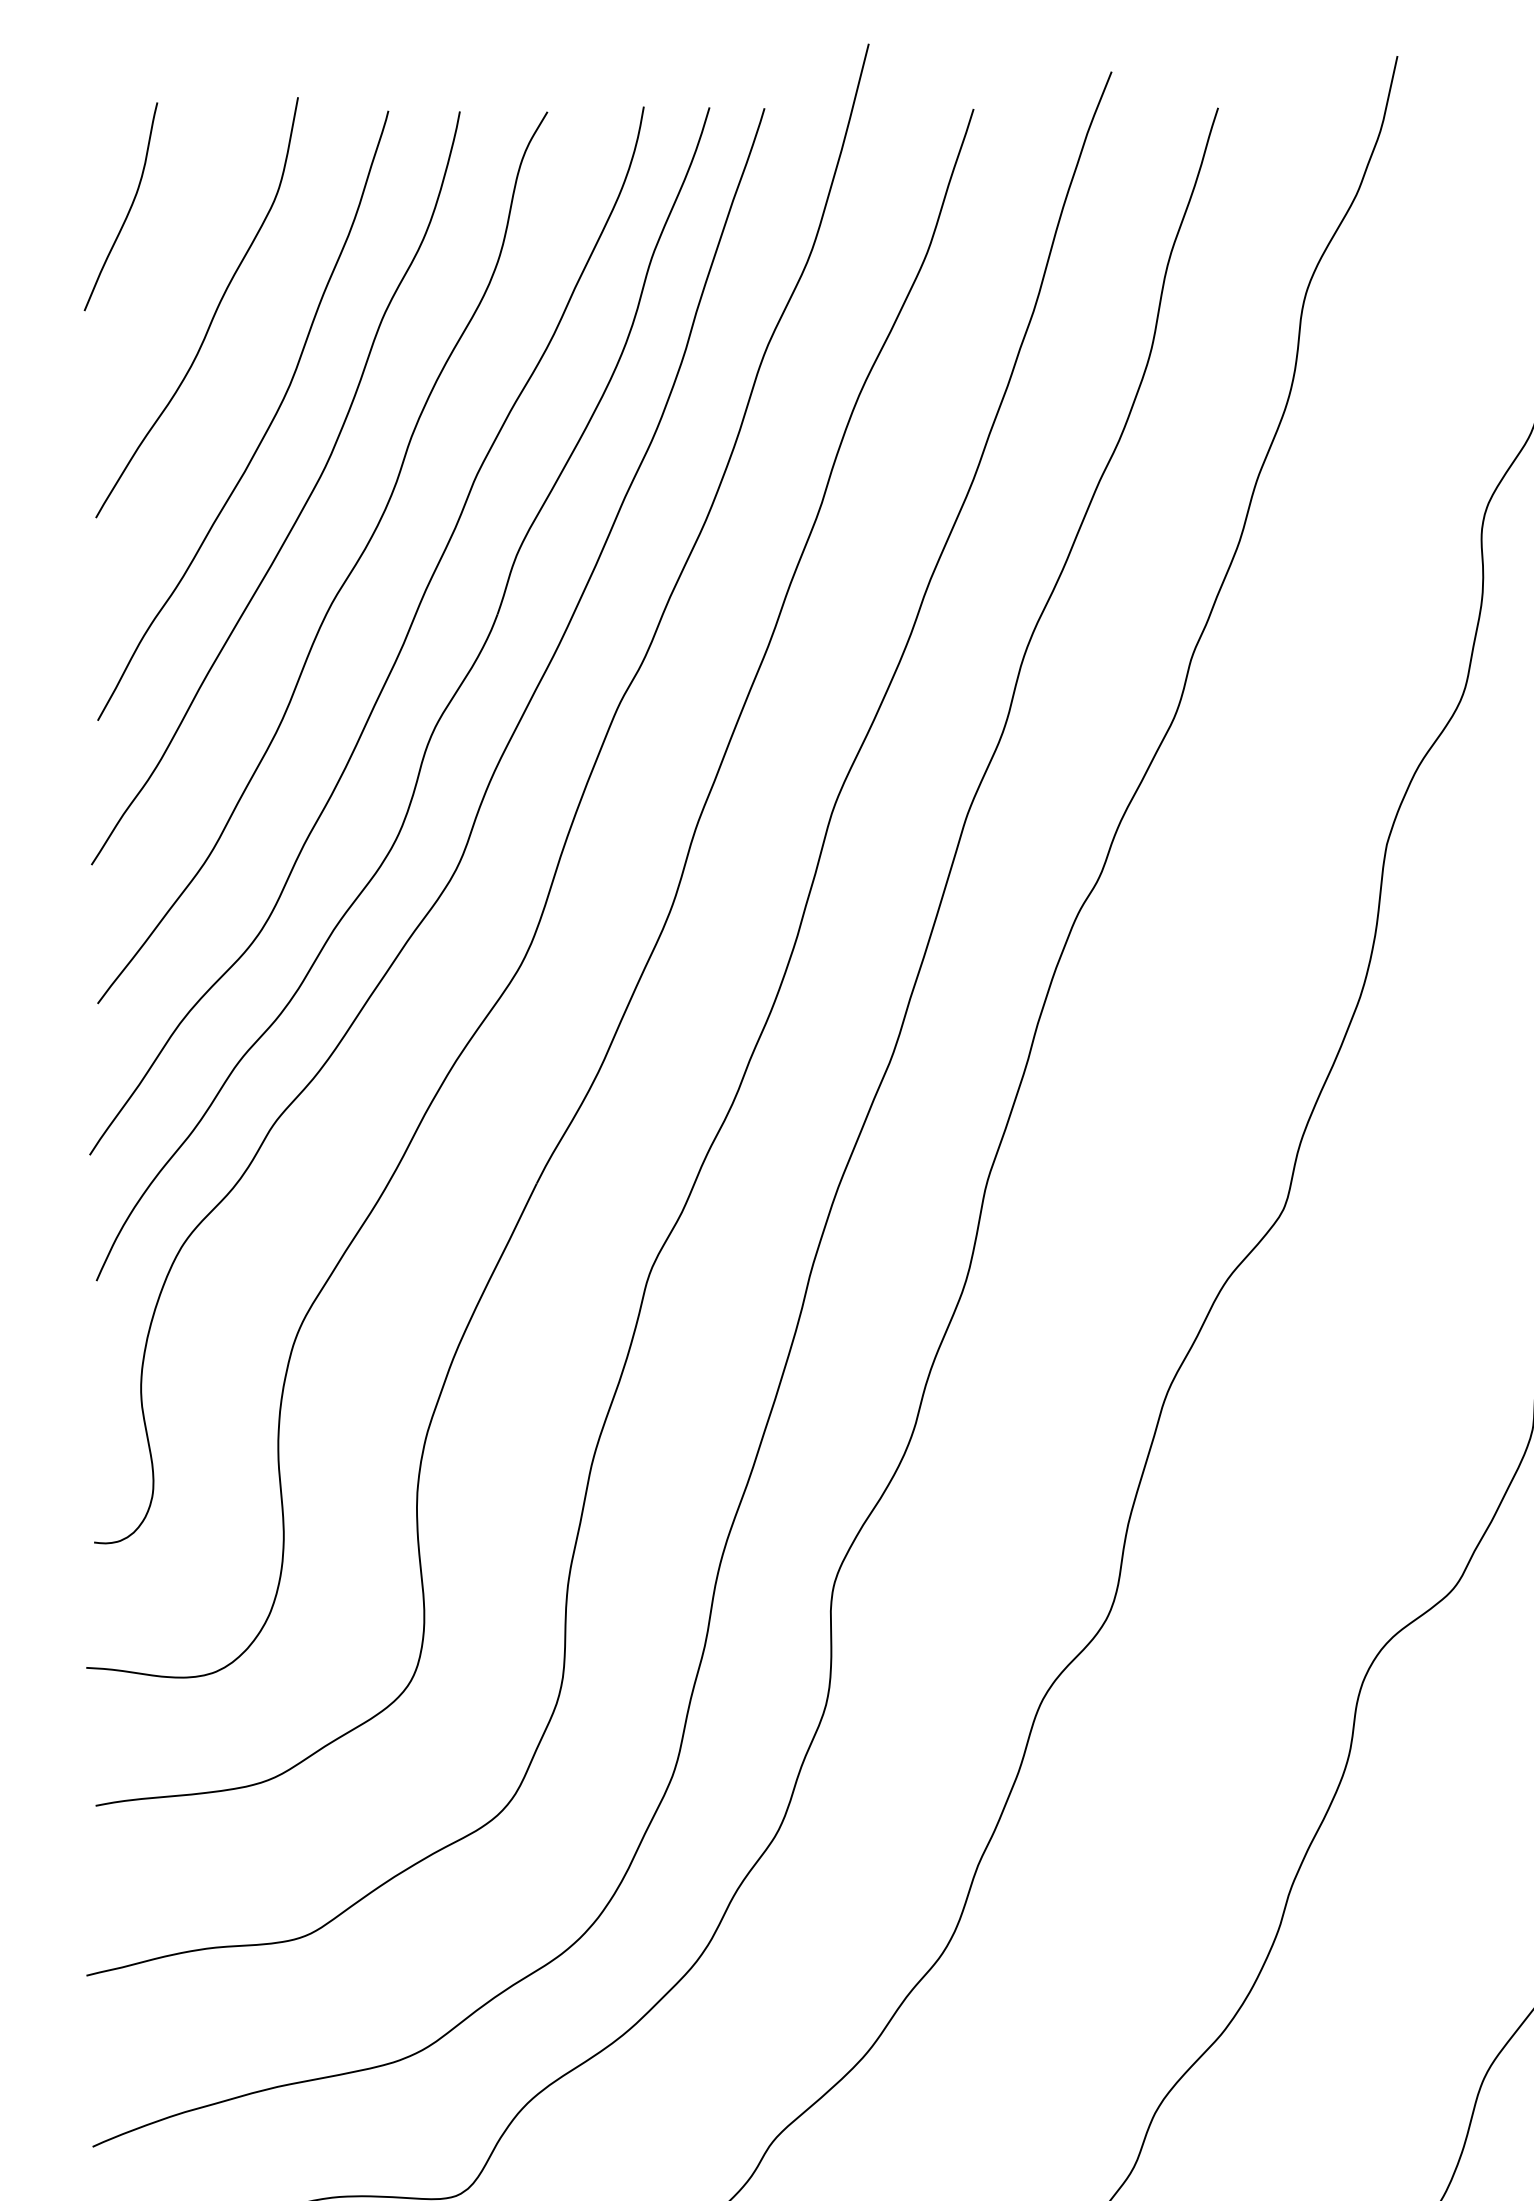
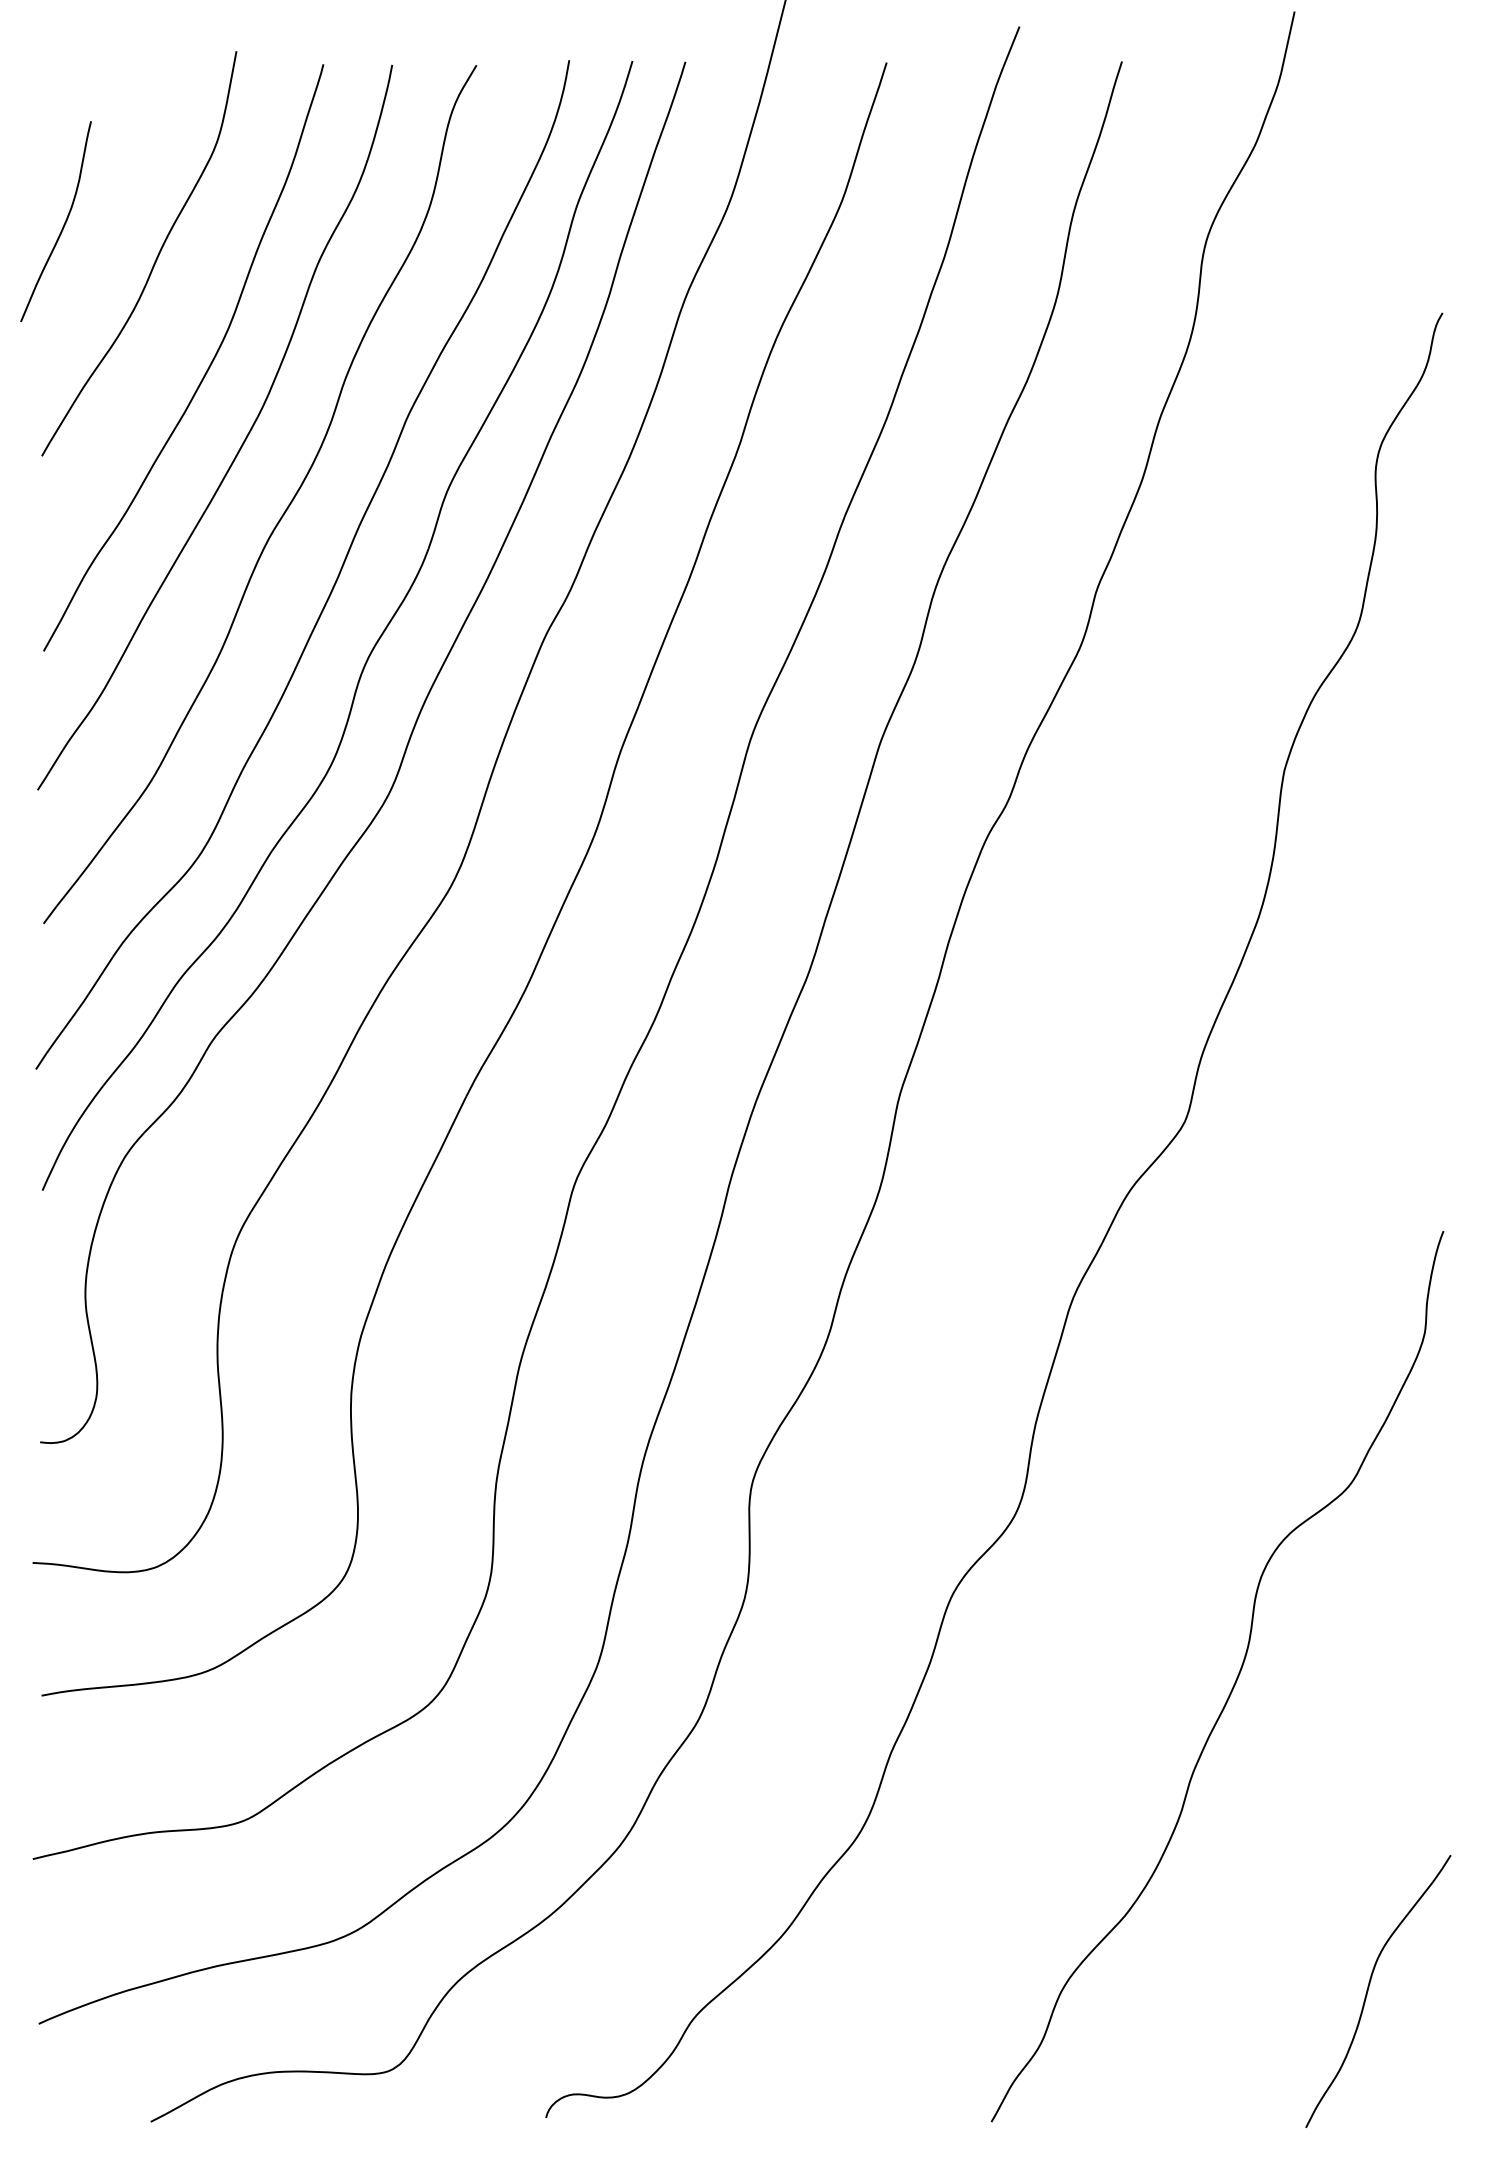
curve: (128, 209) -> (63, 224), moved

